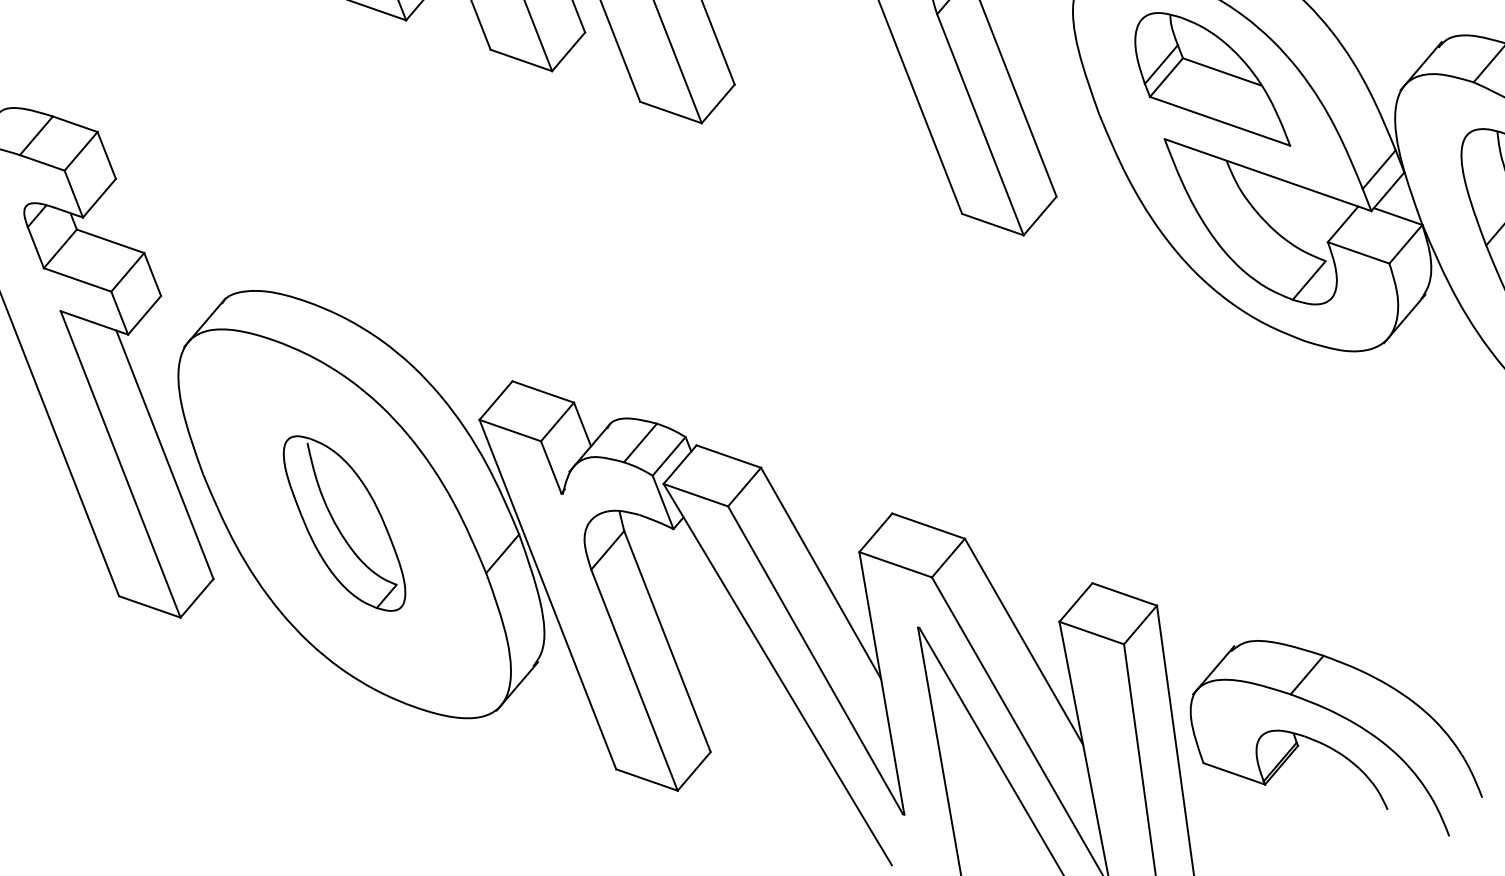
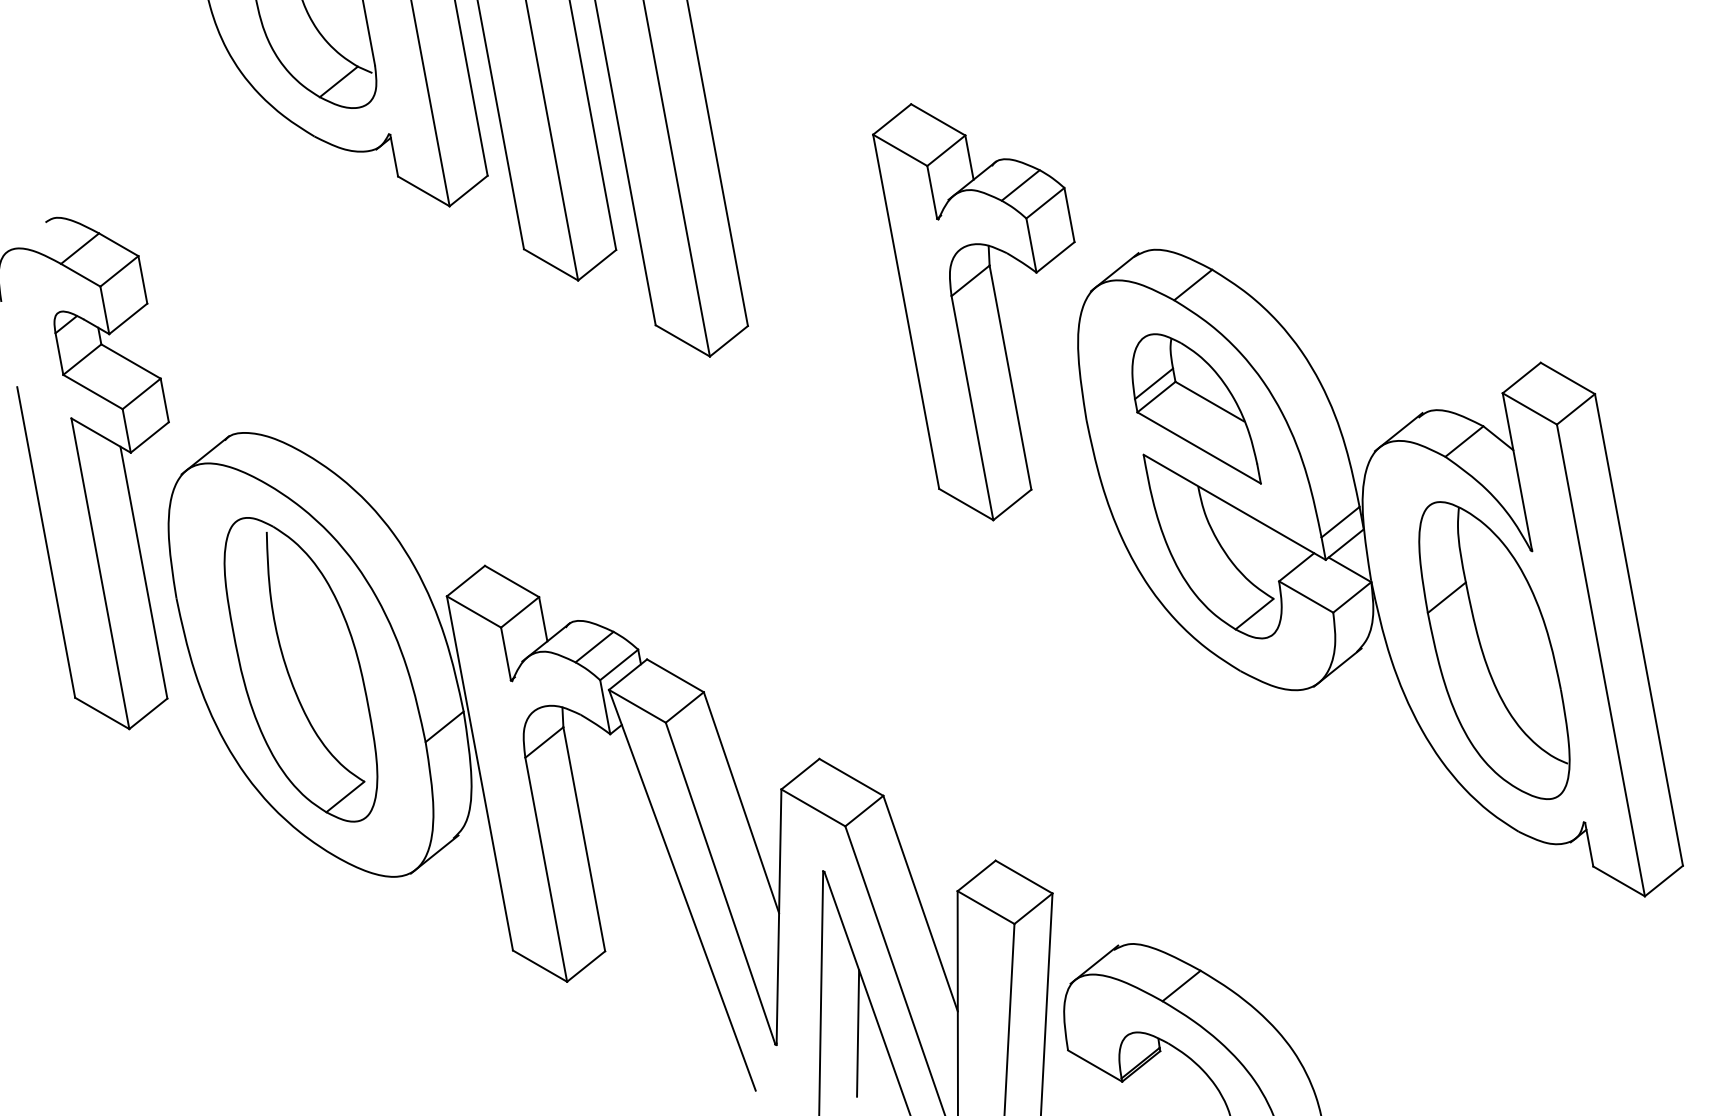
part: (344, 523) -> (300, 669), size x1.67
line: (985, 786) -> (858, 1033), added

